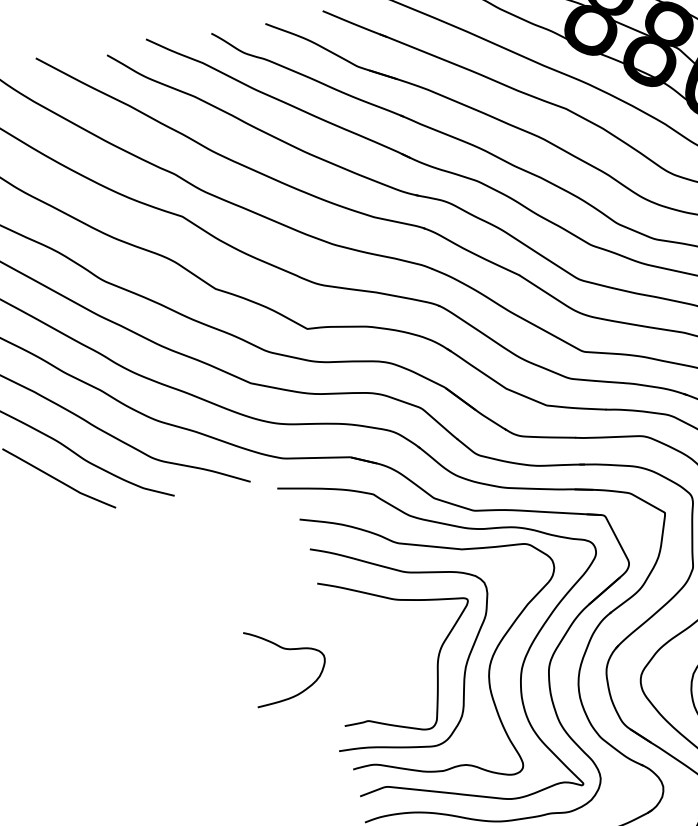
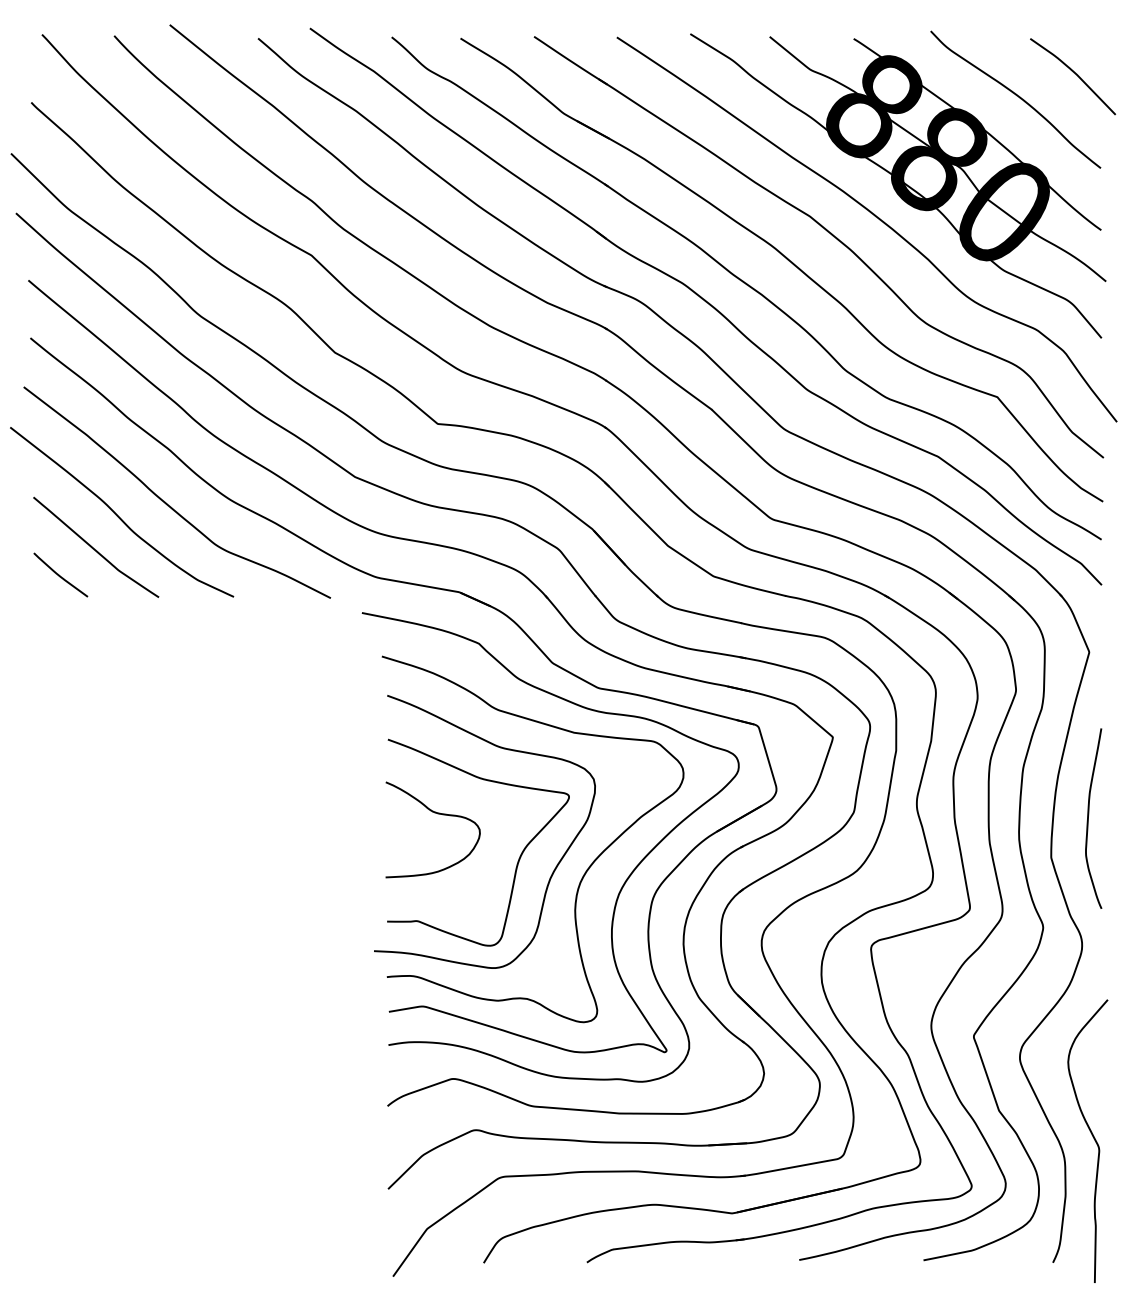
curve: (34, 505) -> (59, 574), added
curve: (288, 650) -> (437, 814), moved

